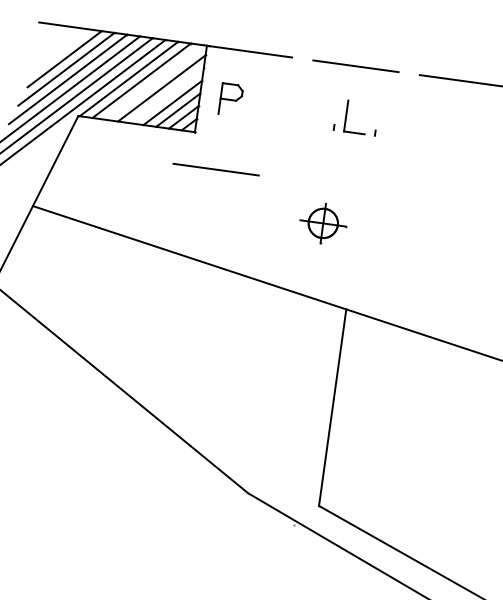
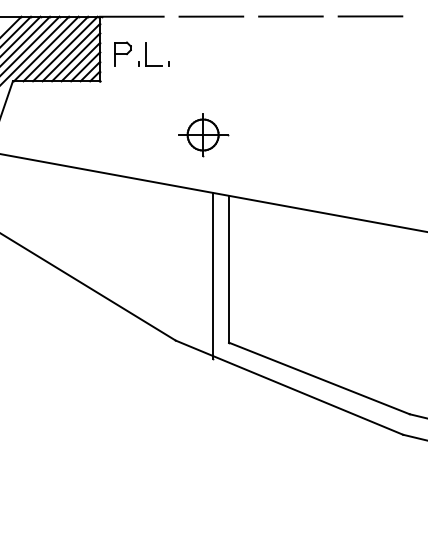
line: (154, 81) -> (65, 48), added
line: (167, 95) -> (76, 57), added
part: (346, 116) -> (146, 54), moved
line: (216, 169) -> (119, 106), removed
part: (323, 223) -> (203, 135), size x1.43
line: (309, 412) -> (212, 275), added

